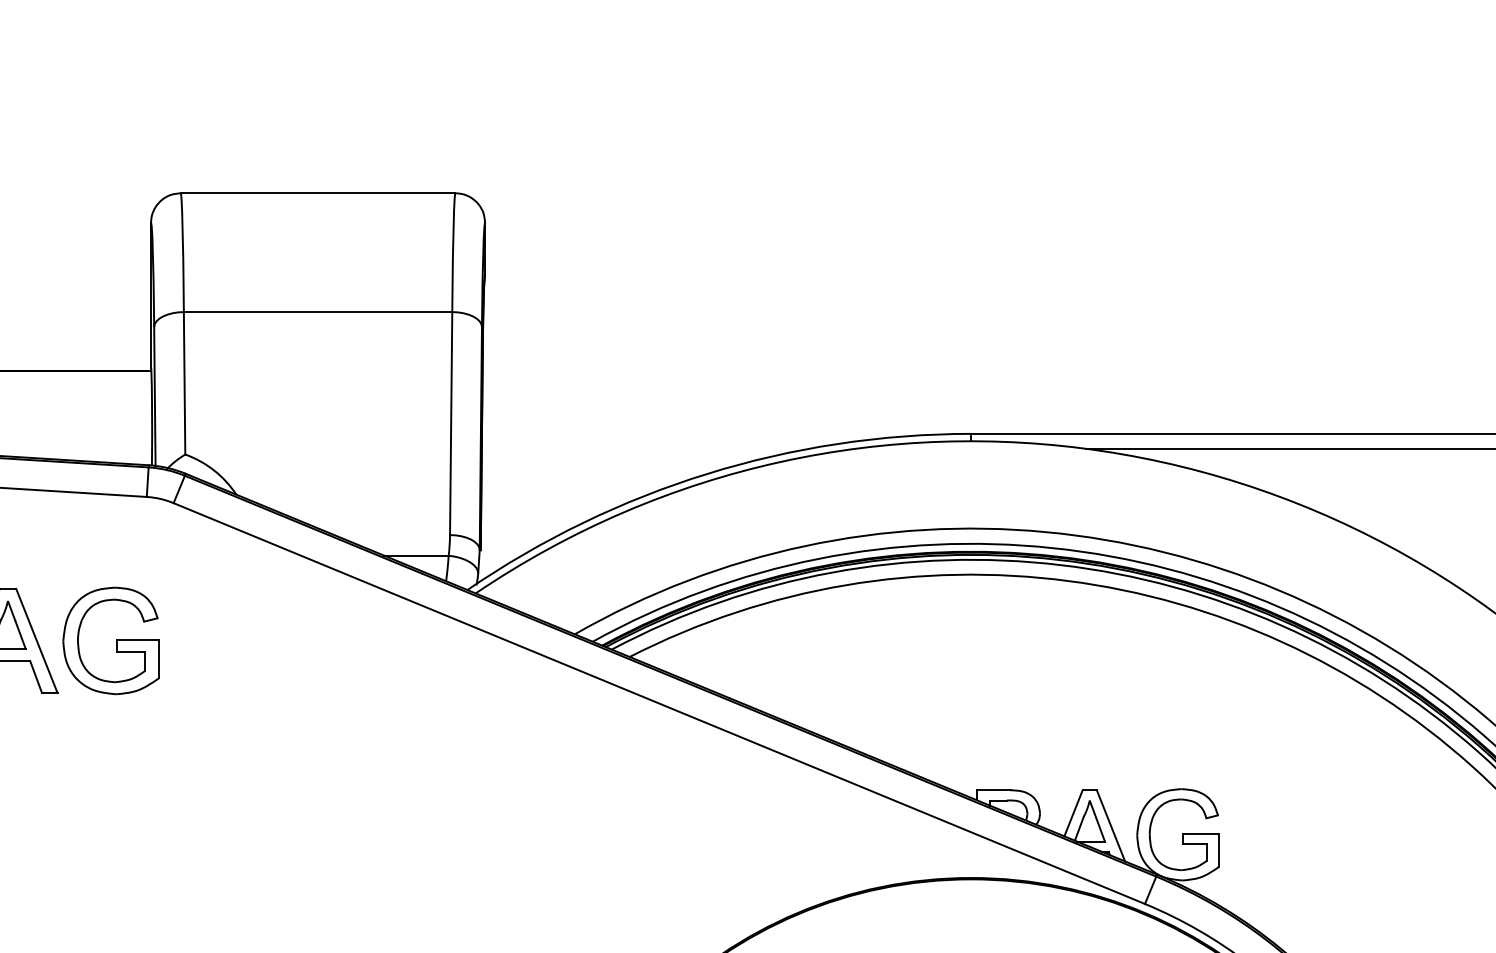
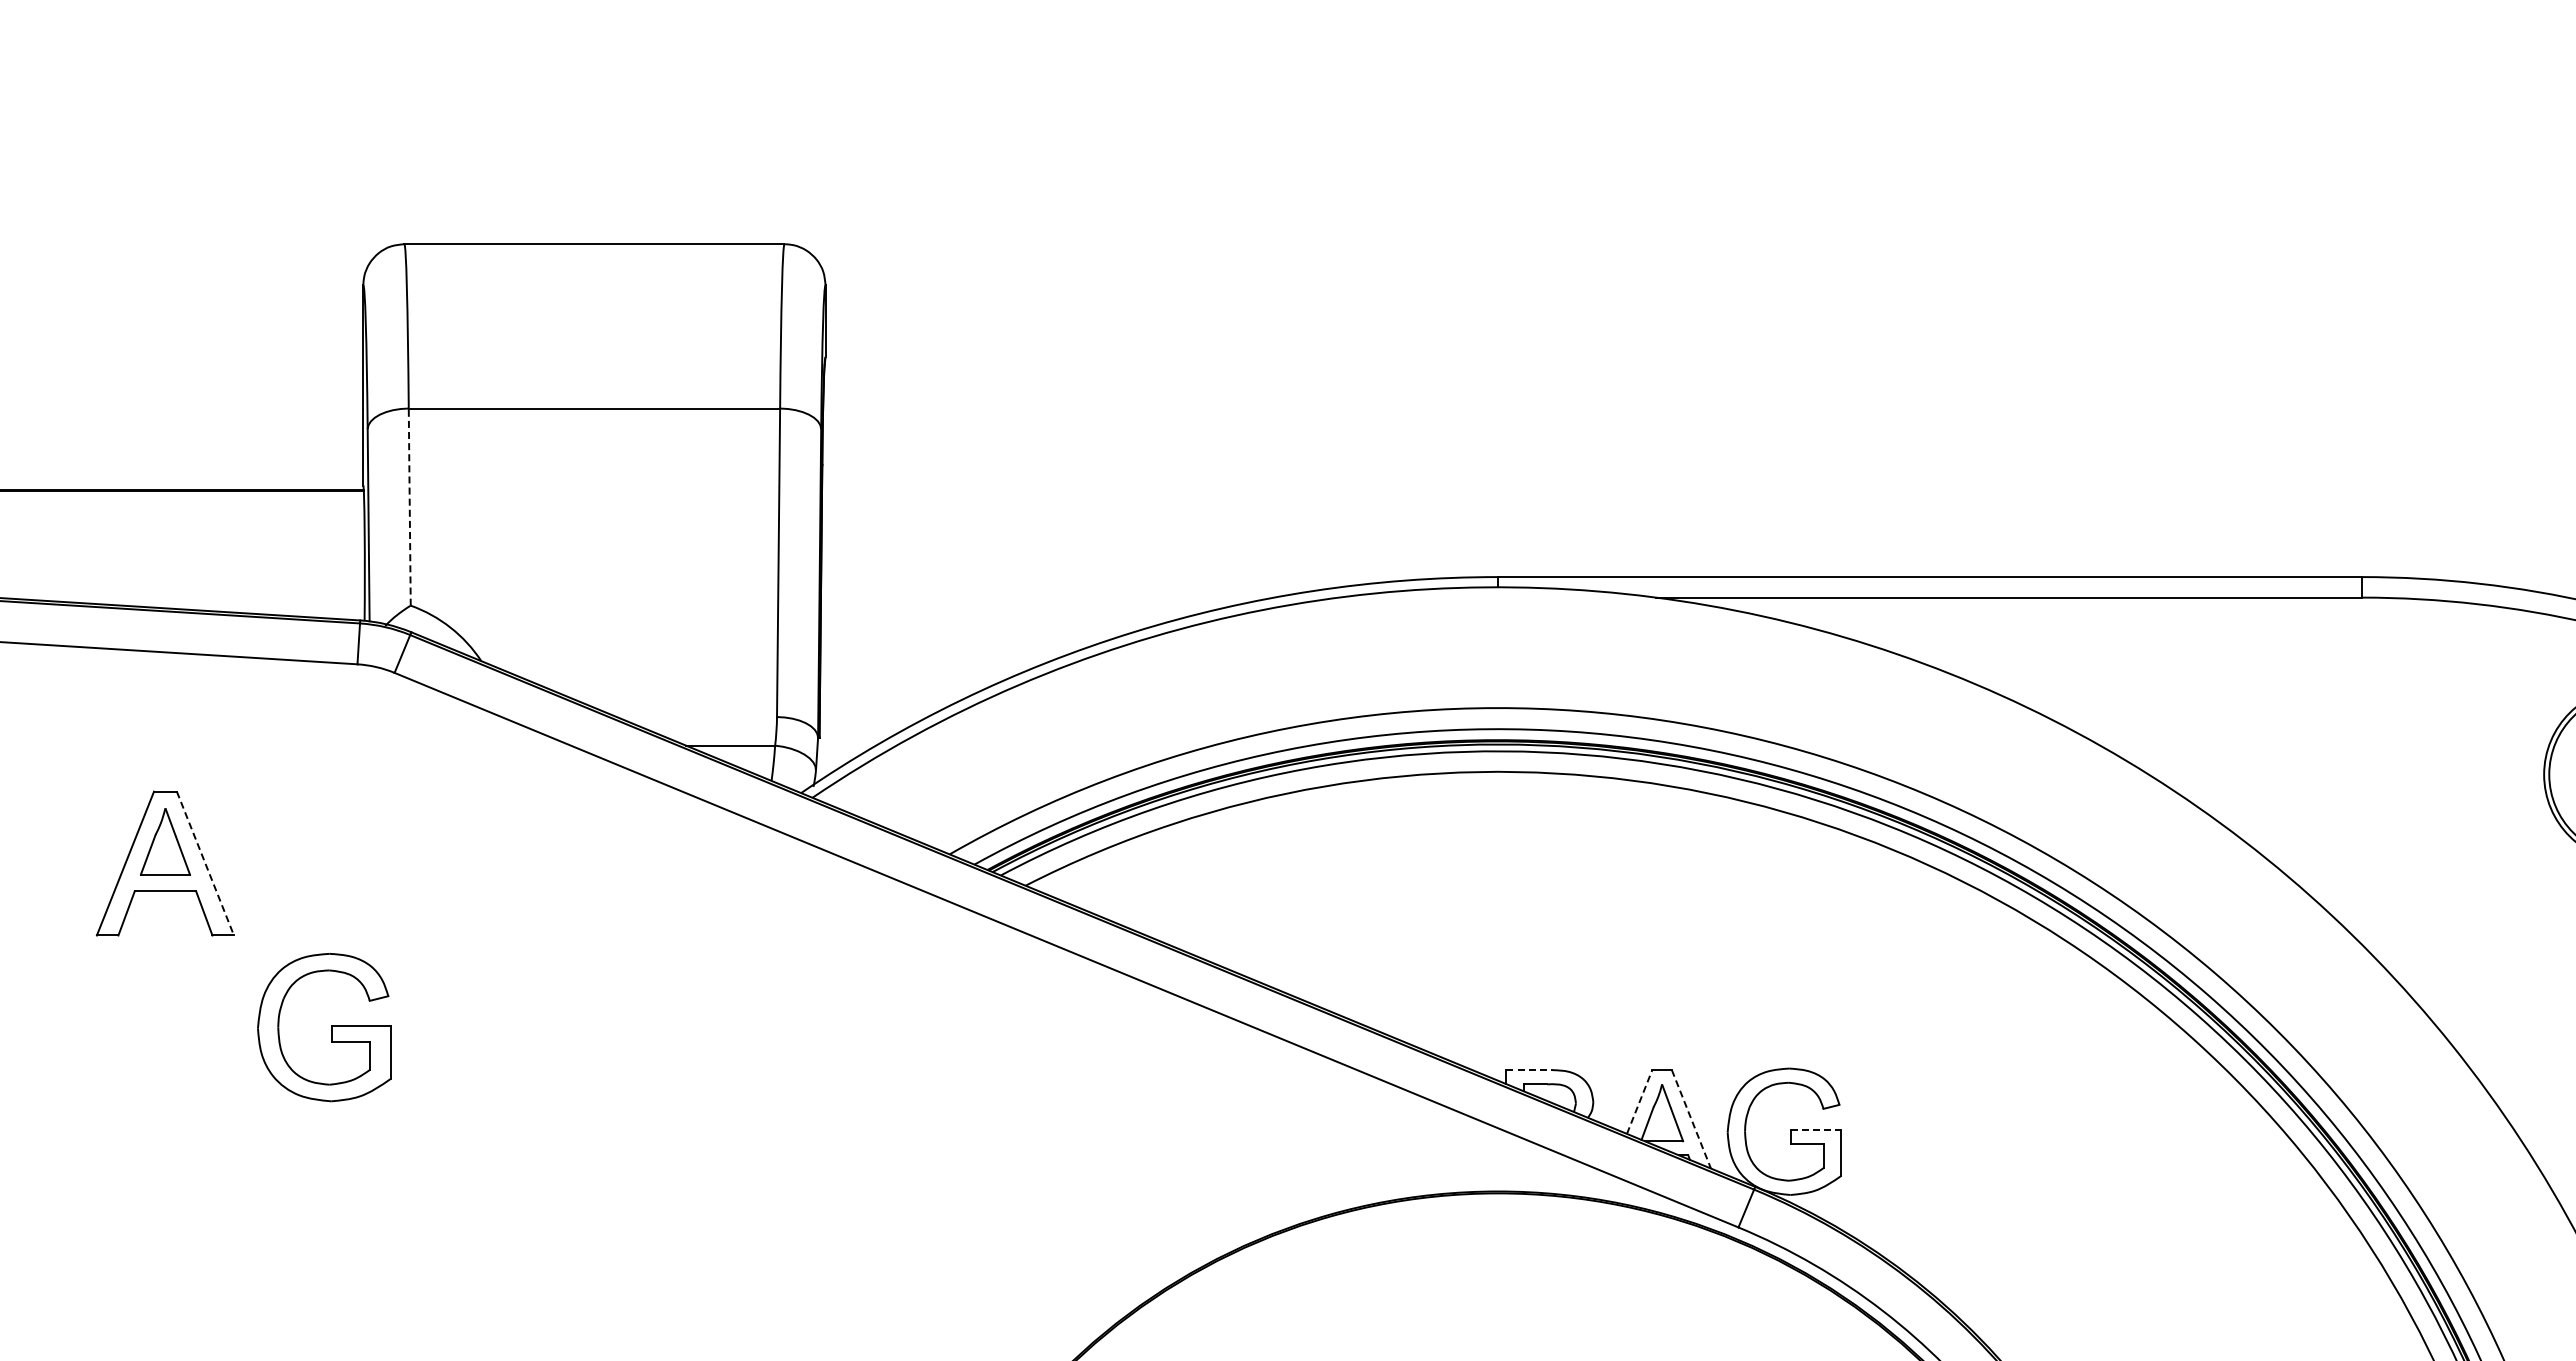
line: (184, 383) -> (409, 507), solid -> dashed
part: (116, 640) -> (331, 1027), moved
line: (36, 641) -> (205, 864), solid -> dashed
line: (993, 790) -> (1529, 1070), solid -> dashed
line: (1073, 812) -> (1639, 1101), solid -> dashed
line: (1111, 825) -> (1691, 1119), solid -> dashed
line: (1201, 833) -> (1816, 1130), solid -> dashed

